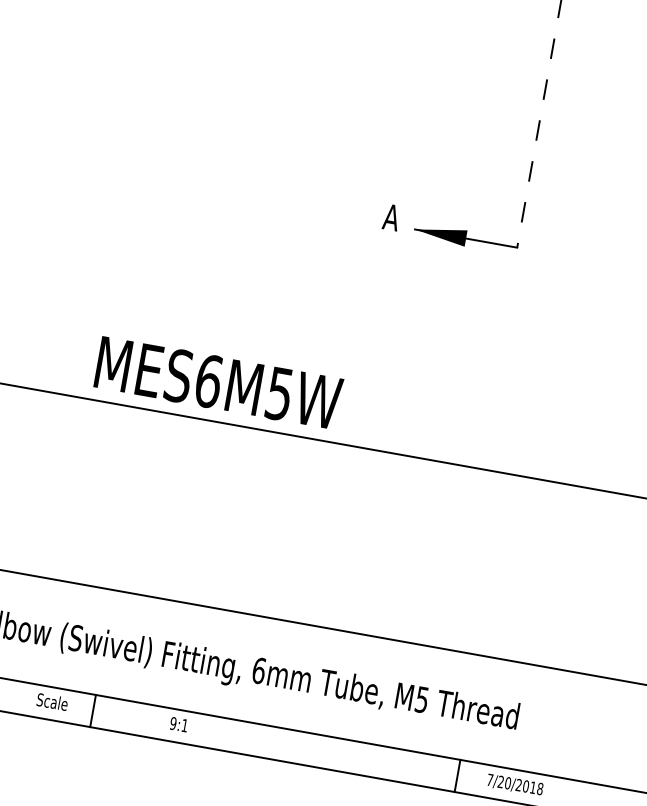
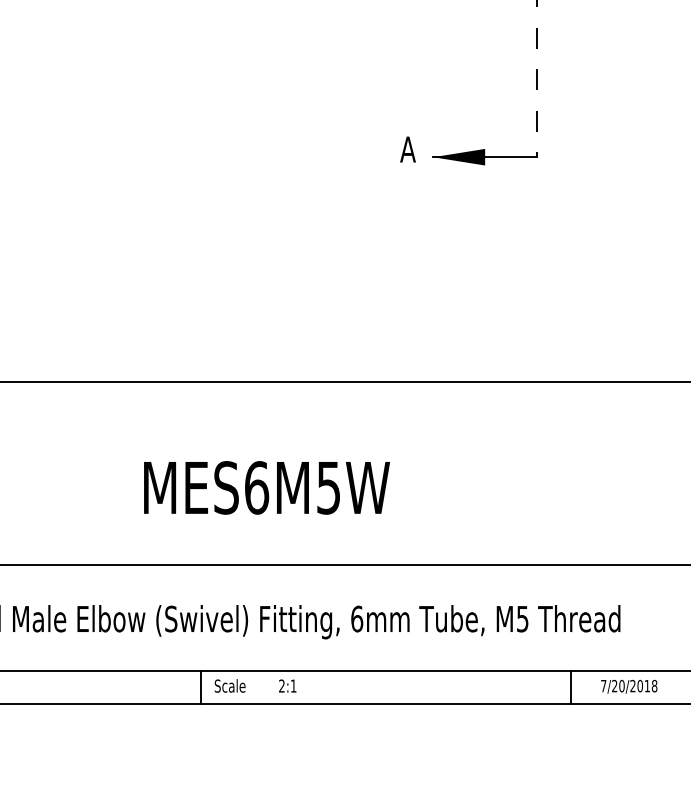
text: (218, 382) -> (266, 487), moved
text: (51, 701) -> (229, 685), moved
text: (172, 722) -> (281, 685), 9:1 -> 2:1

